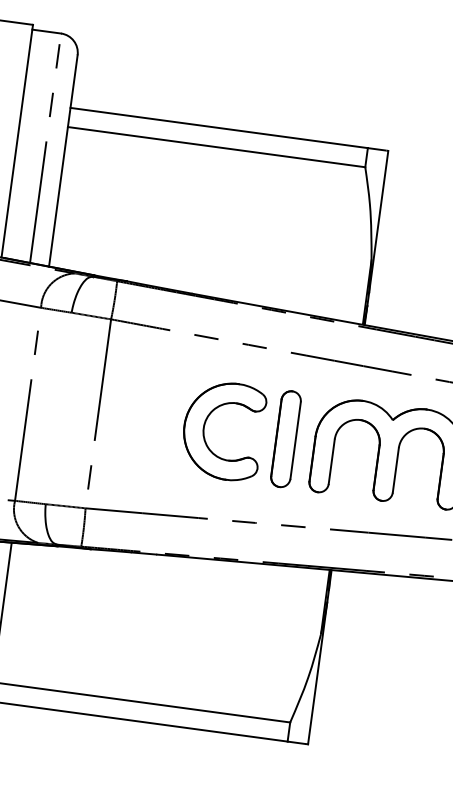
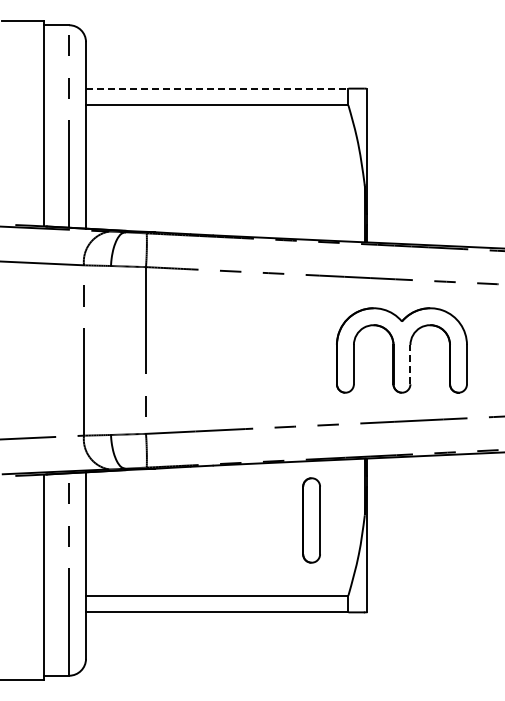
line: (219, 127) -> (217, 88), solid -> dashed
part: (205, 424) -> (240, 347), removed
part: (285, 439) -> (311, 520), moved
line: (395, 470) -> (410, 364), solid -> dashed

